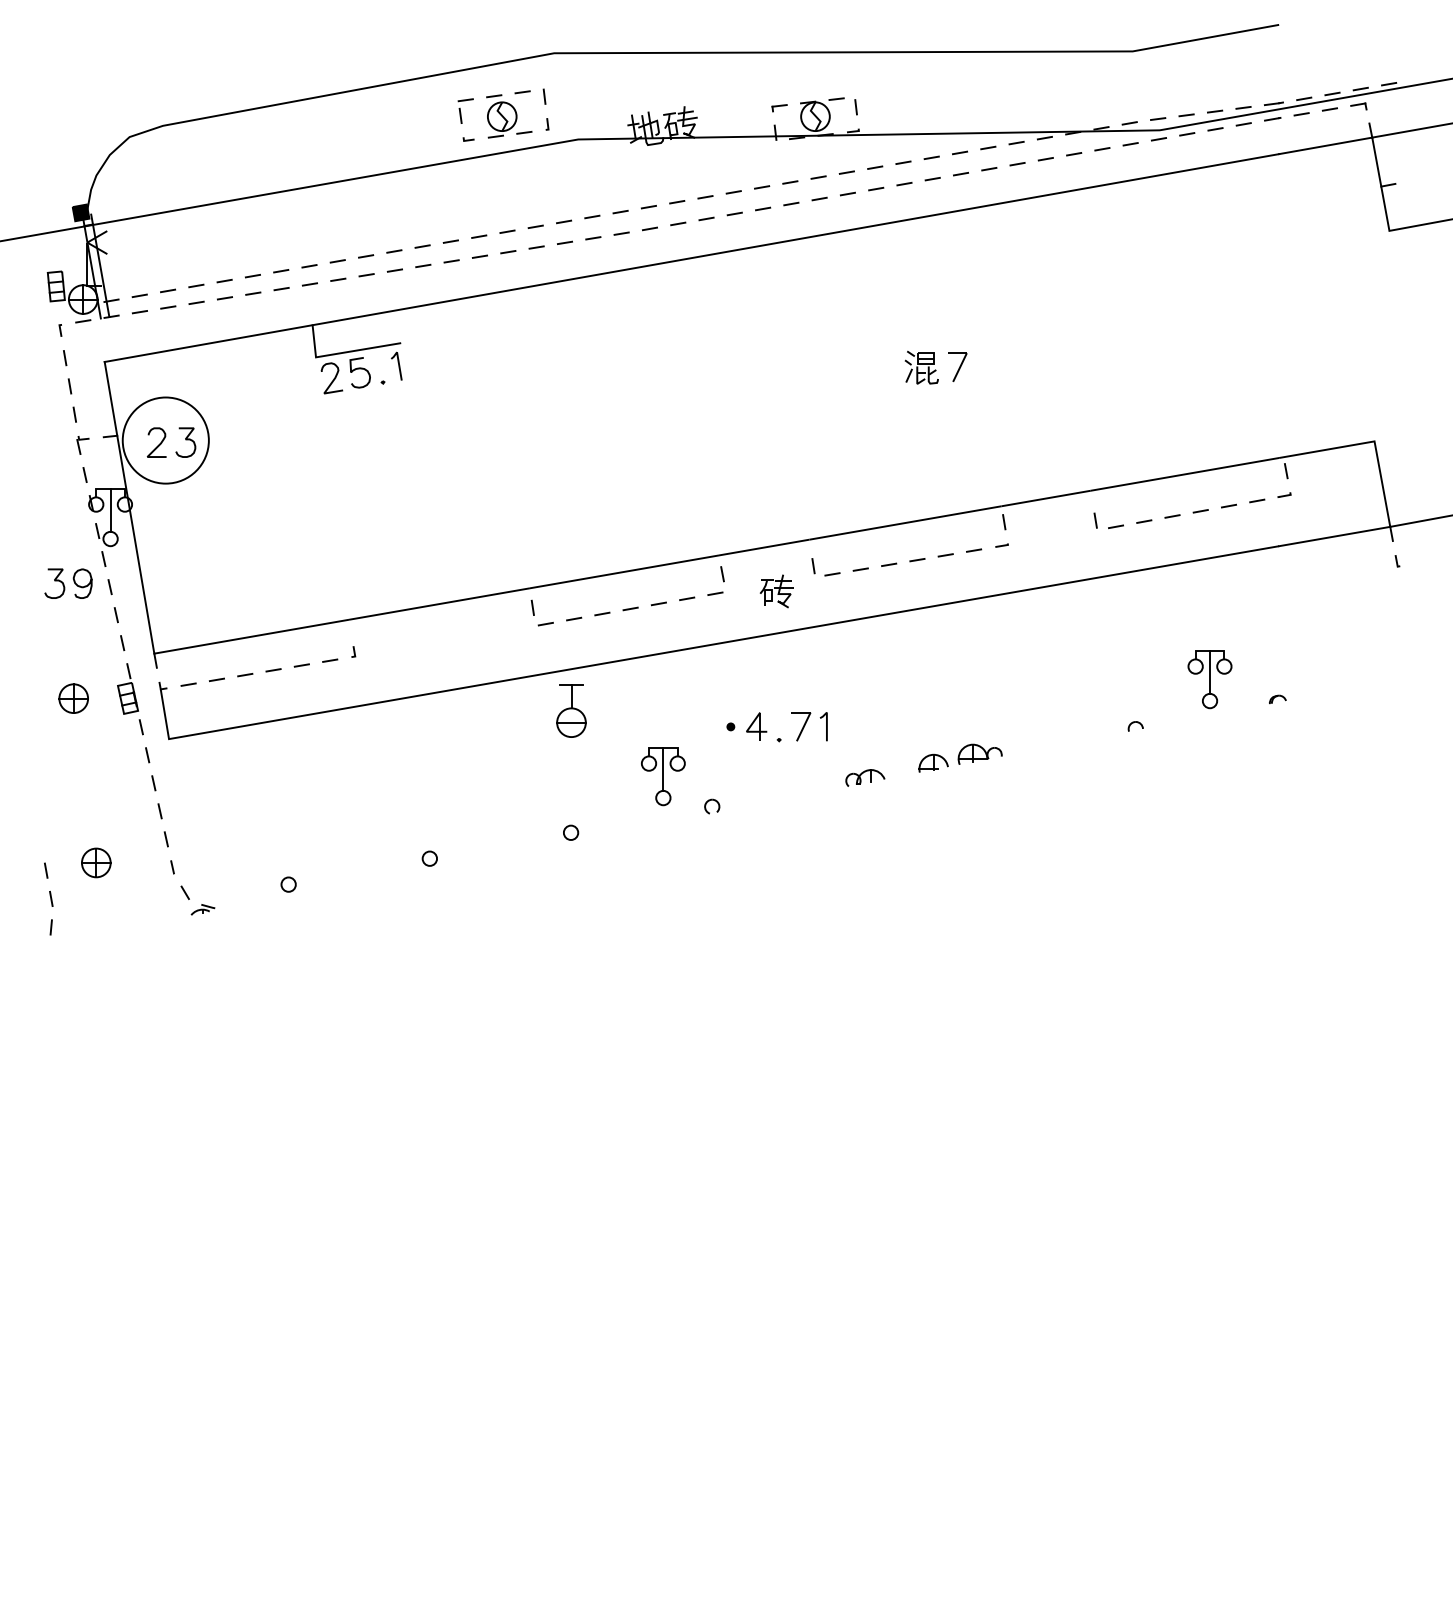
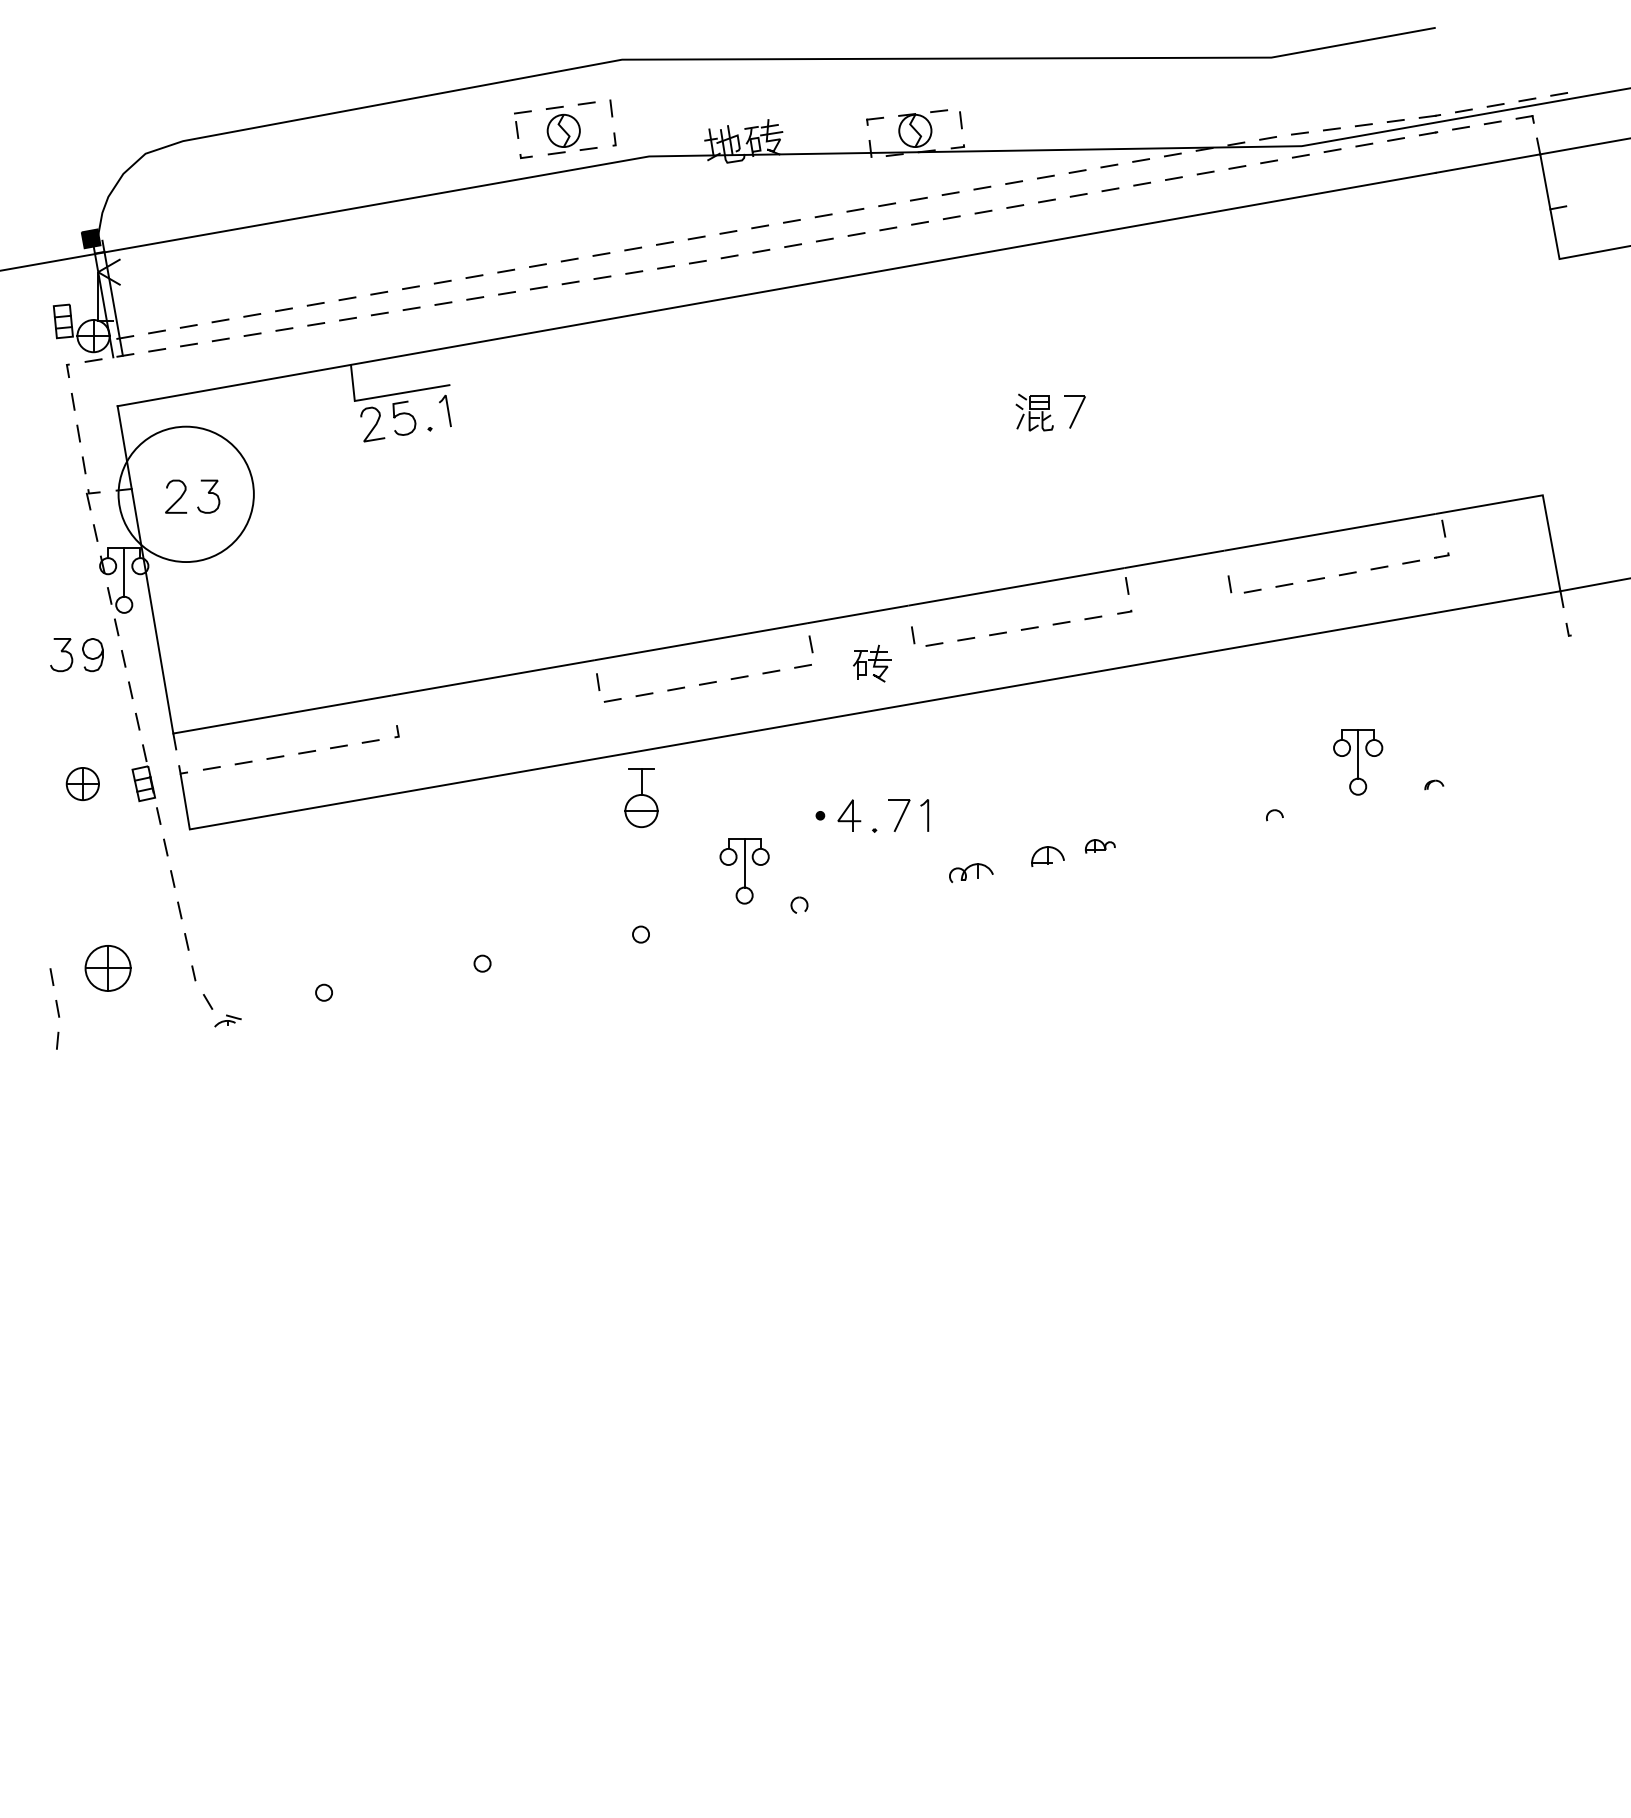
circle: (165, 440) -> (185, 494), size x1.4
part: (980, 754) -> (1100, 846), size x0.6
part: (96, 863) -> (108, 968), size x1.4

